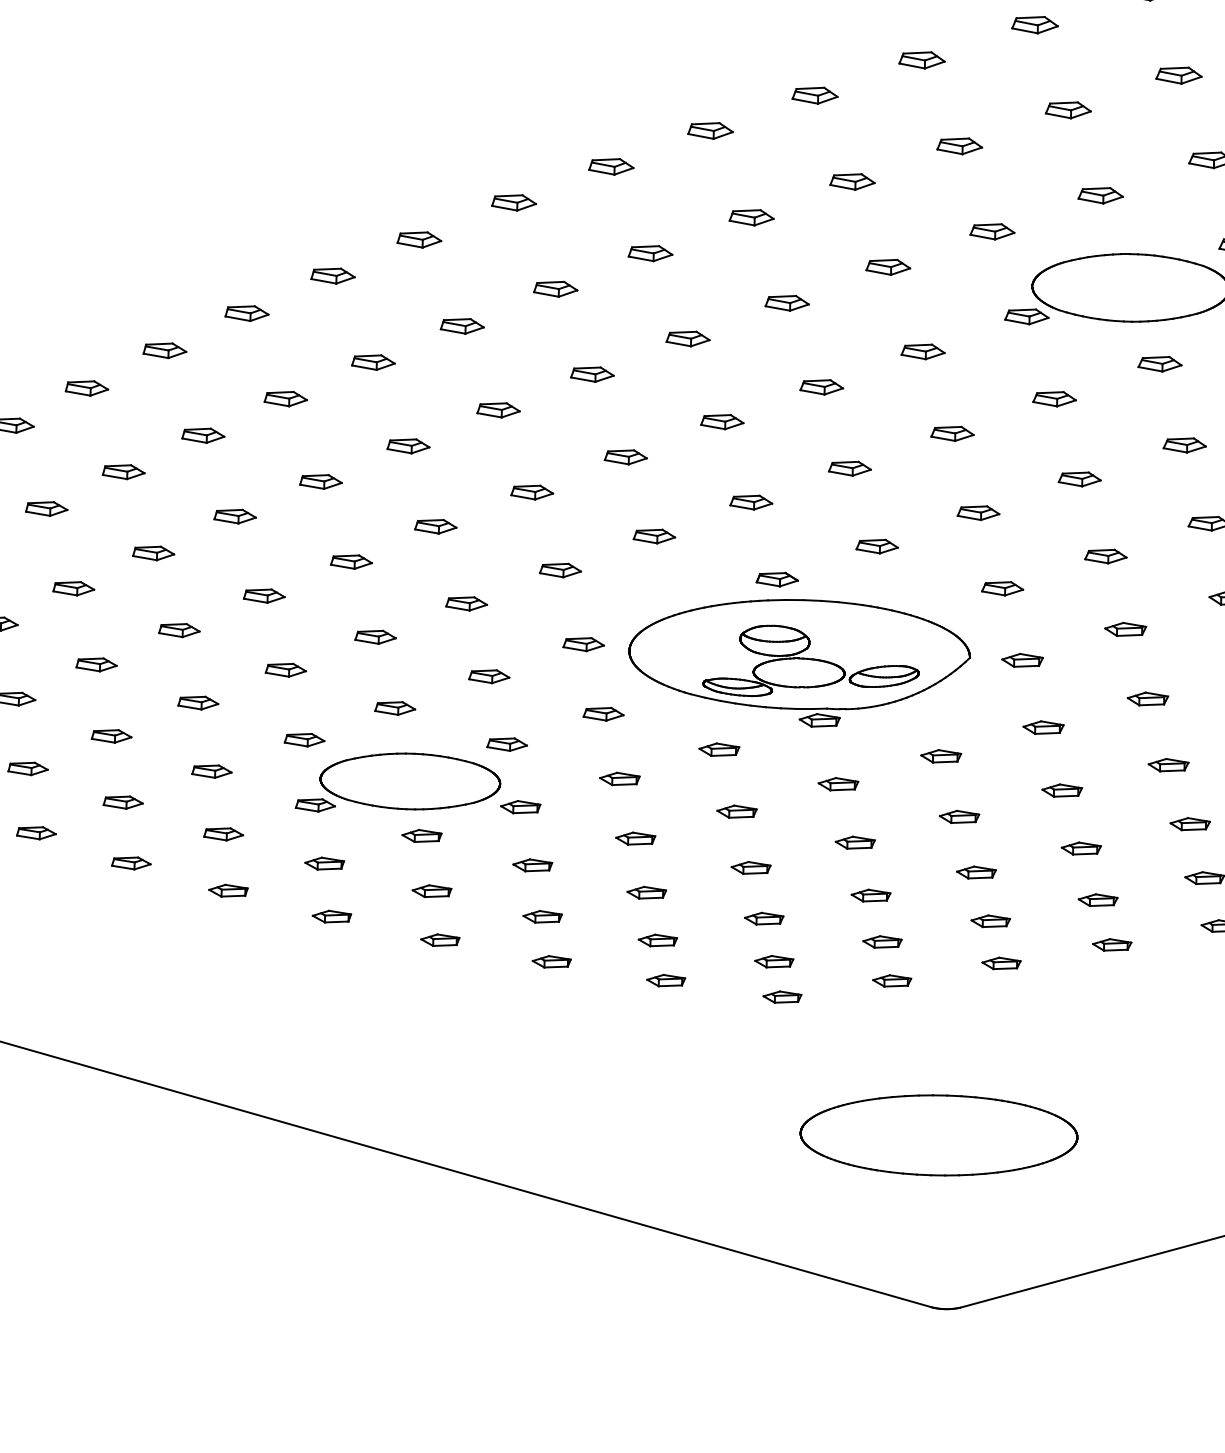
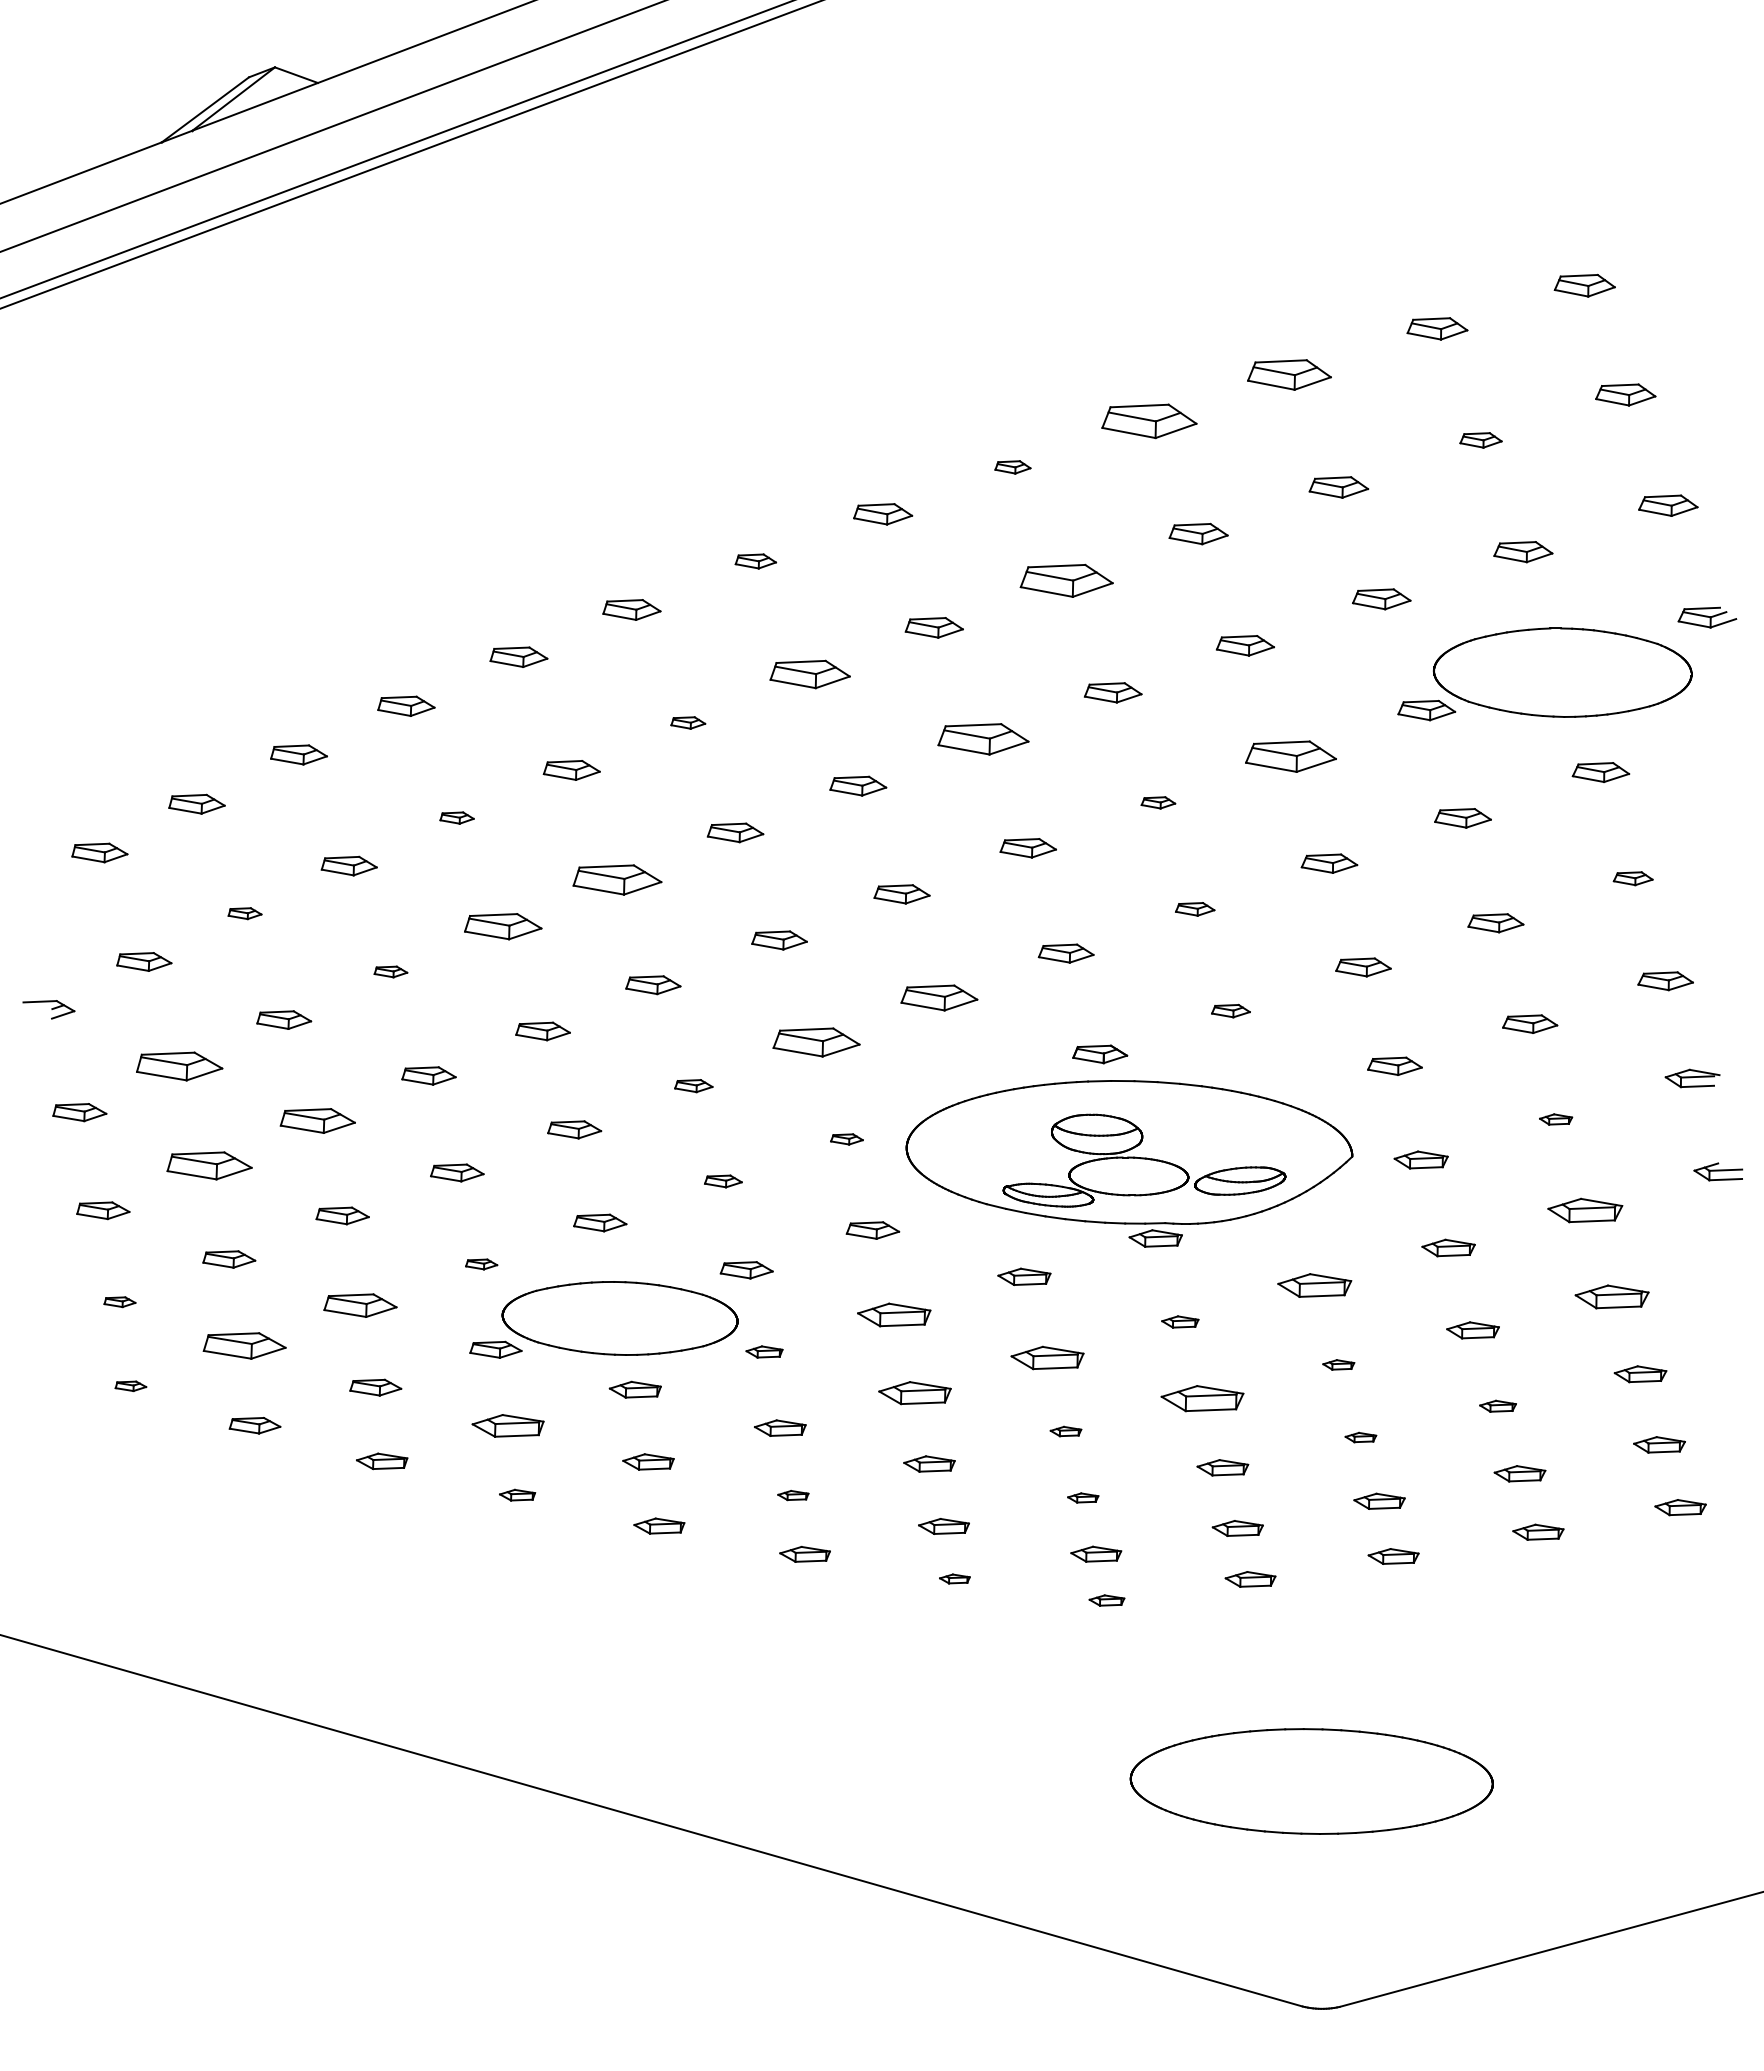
part: (921, 60) -> (1289, 374), size x1.4
part: (814, 95) -> (1149, 420), size x1.6
part: (1067, 110) -> (1480, 440), size x0.7
part: (710, 131) -> (1012, 467), size x0.6
part: (513, 202) -> (755, 561), size x0.7
part: (751, 217) -> (1066, 580), size x1.6
part: (555, 289) -> (810, 674), size x1.4
part: (462, 326) -> (688, 722), size x0.6
part: (688, 338) -> (983, 739), size x1.6
part: (922, 351) -> (1290, 755), size x1.6
part: (821, 387) -> (1158, 802), size x0.6
part: (285, 398) -> (456, 817), size x0.6
part: (1184, 445) -> (1632, 878), size x0.7
part: (408, 446) -> (617, 879), size x1.6
part: (849, 468) -> (1194, 909), size x0.7
part: (123, 471) -> (244, 913), size x0.6
part: (320, 481) -> (502, 926), size x1.4
part: (234, 516) -> (390, 971), size x0.6
part: (654, 536) -> (939, 997), size x1.4
part: (876, 546) -> (1230, 1010), size x0.7
part: (560, 570) -> (816, 1042), size x1.6
part: (73, 588) -> (179, 1065), size x1.6
part: (466, 603) -> (693, 1085), size x0.7
part: (1125, 629) -> (1555, 1119), size x0.6
part: (179, 630) -> (317, 1120), size x1.4
part: (583, 644) -> (846, 1139), size x0.6
part: (96, 664) -> (209, 1165), size x1.6
part: (489, 676) -> (723, 1181), size x0.7
part: (1147, 698) -> (1584, 1210), size x1.4
part: (304, 740) -> (481, 1264), size x0.6
part: (941, 756) -> (1314, 1285), size x1.4
part: (1168, 765) -> (1612, 1297), size x1.4
part: (27, 769) -> (119, 1302), size x0.6
part: (211, 771) -> (360, 1305), size x1.4
part: (620, 779) -> (894, 1315), size x1.4
part: (838, 783) -> (1180, 1321), size x0.7
part: (122, 802) -> (243, 1346), size x1.6
part: (520, 806) -> (764, 1351), size x0.7
part: (737, 811) -> (1047, 1357), size x1.4
part: (959, 816) -> (1338, 1364), size x0.6
part: (36, 833) -> (130, 1386), size x0.6
part: (635, 838) -> (914, 1393), size x1.4
part: (854, 842) -> (1201, 1398), size x1.6
part: (1080, 848) -> (1497, 1406), size x0.7
part: (324, 863) -> (507, 1425), size x1.4
part: (750, 867) -> (1065, 1431), size x0.6
part: (976, 872) -> (1360, 1437), size x0.6
part: (331, 916) -> (517, 1494), size x0.7
part: (542, 916) -> (793, 1495), size x0.6
part: (764, 918) -> (1083, 1497), size x0.6
part: (665, 980) -> (954, 1578), size x0.6
part: (782, 997) -> (1106, 1600), size x0.7

